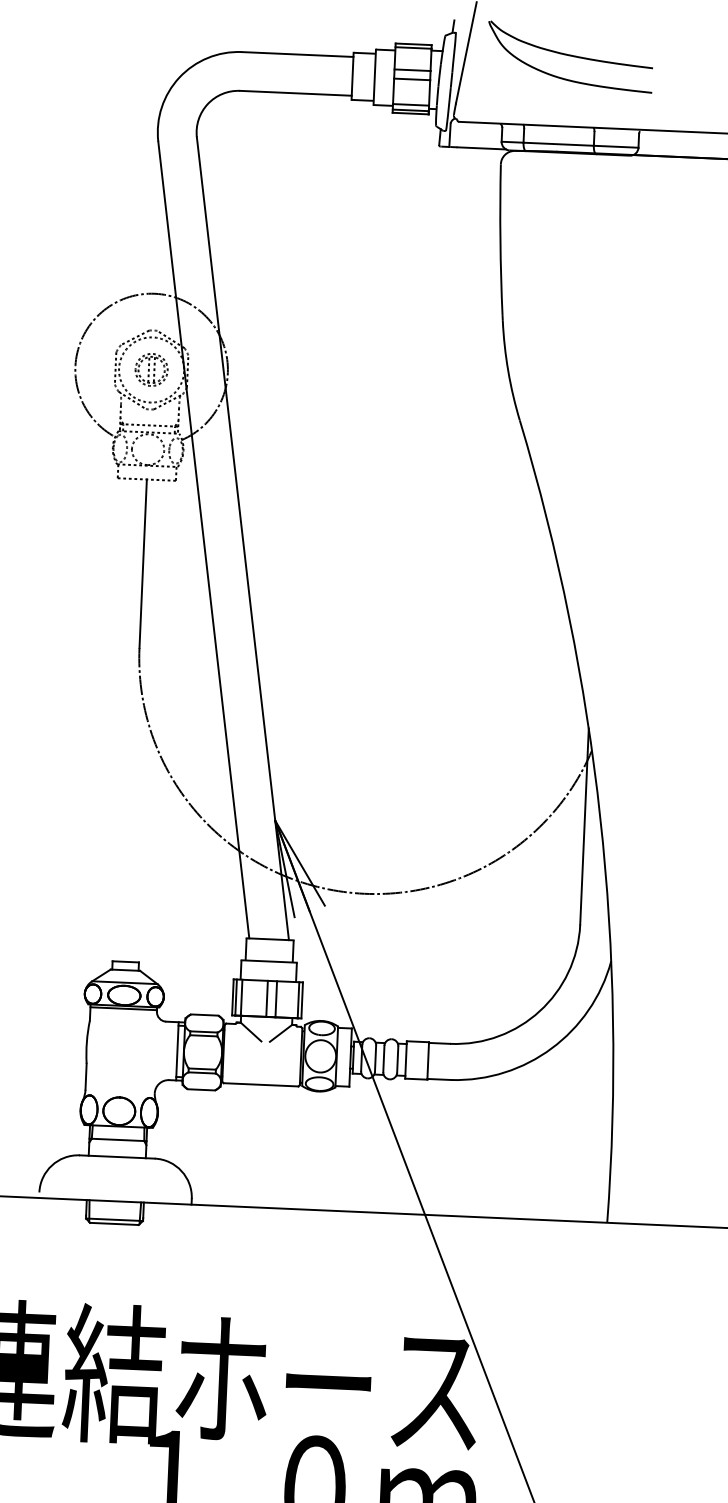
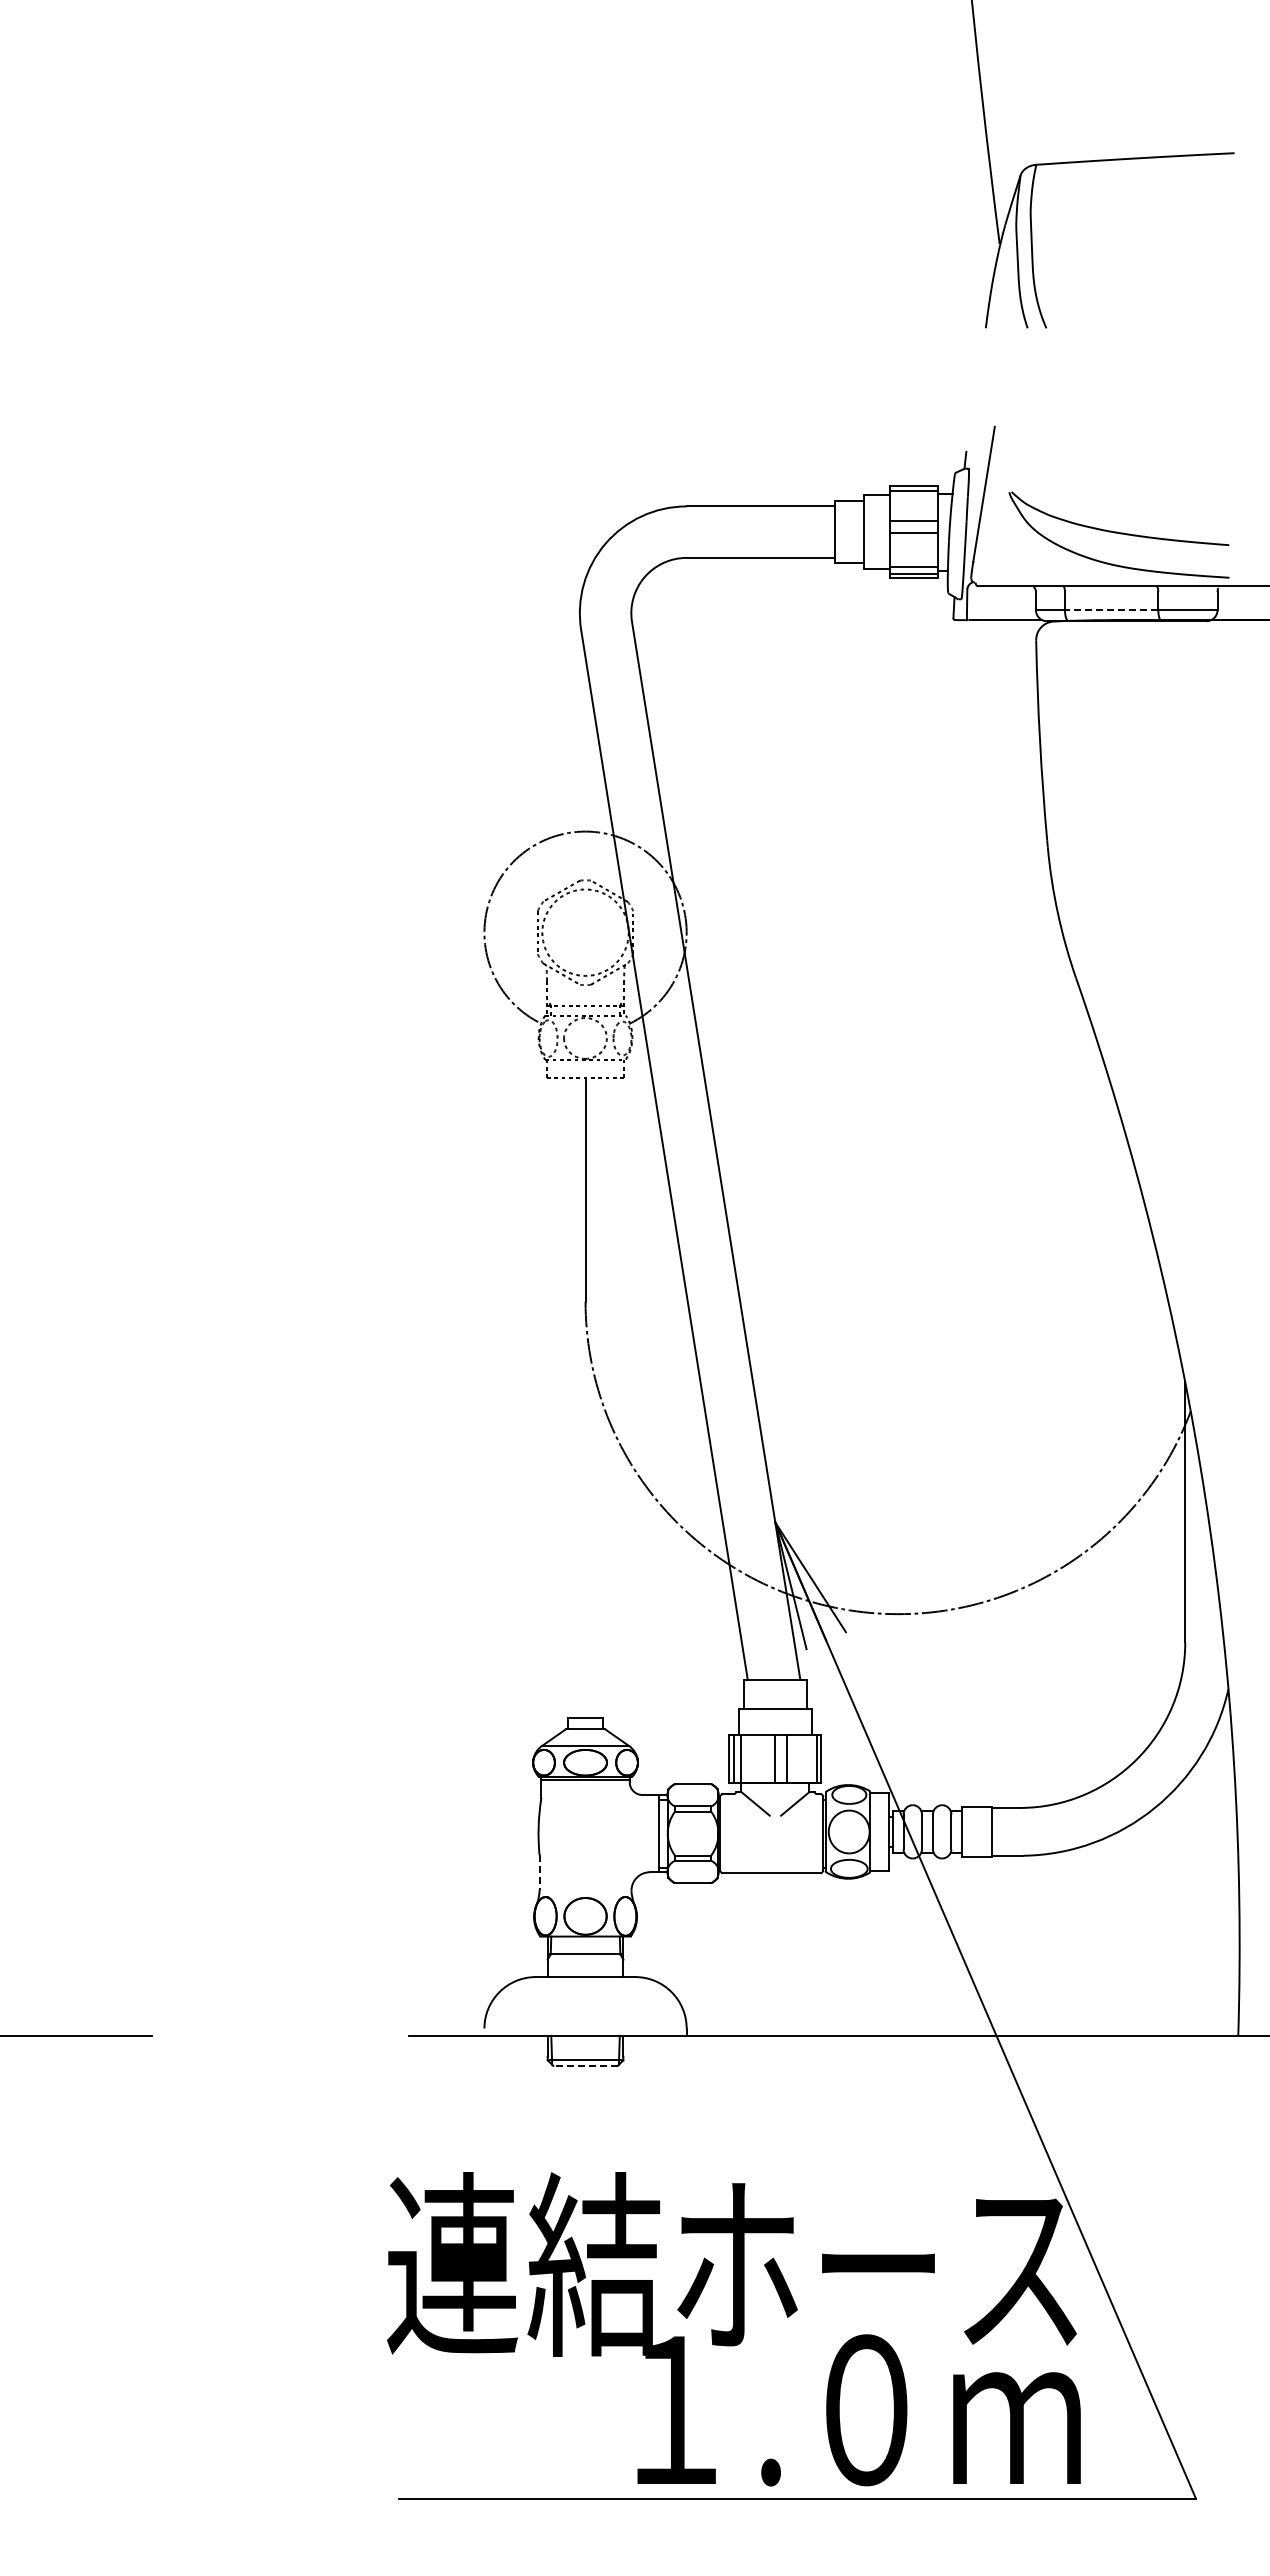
part: (569, 56) -> (1118, 534), moved
line: (558, 144) -> (1111, 610), solid -> dashed
part: (151, 369) -> (585, 932), removed
line: (85, 1077) -> (539, 1873), solid -> dashed
line: (114, 1223) -> (585, 2065), solid -> dashed

